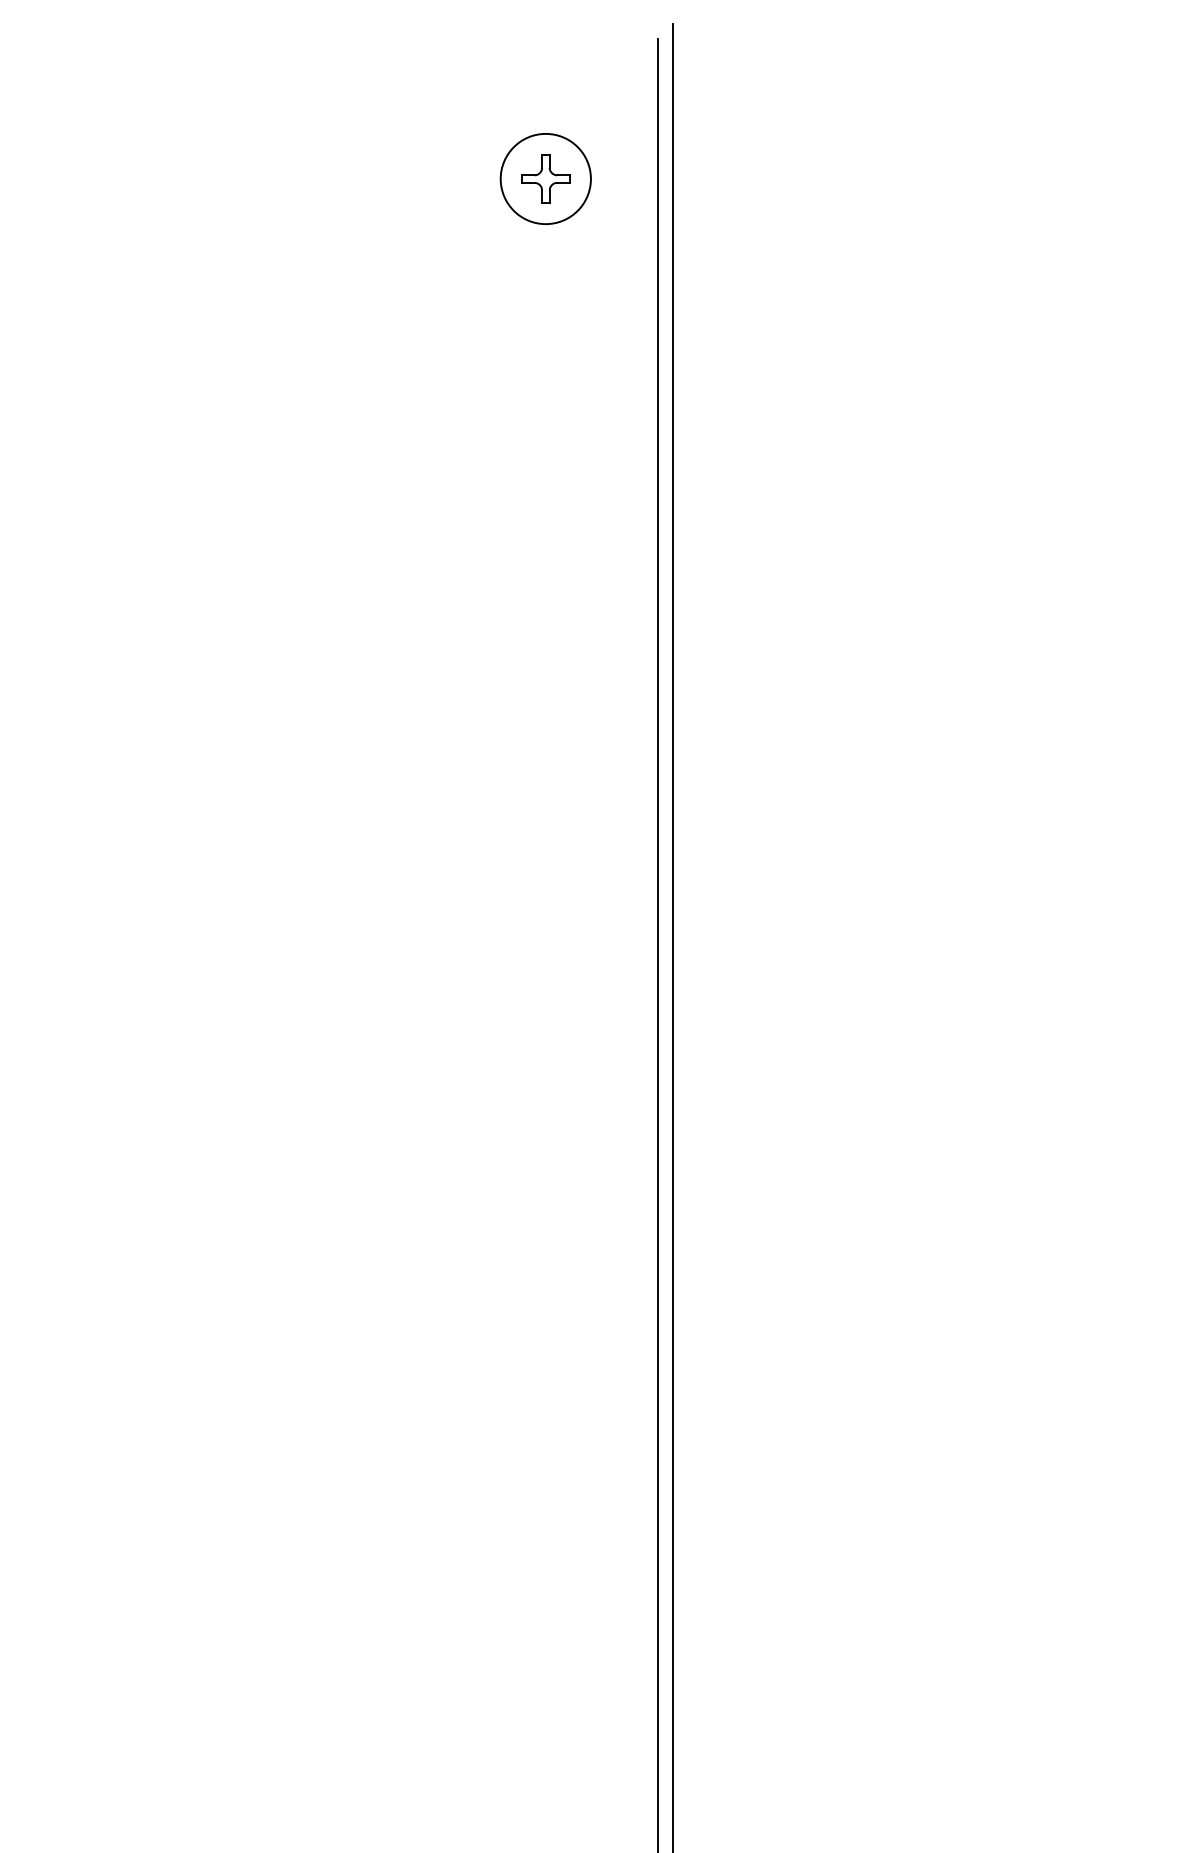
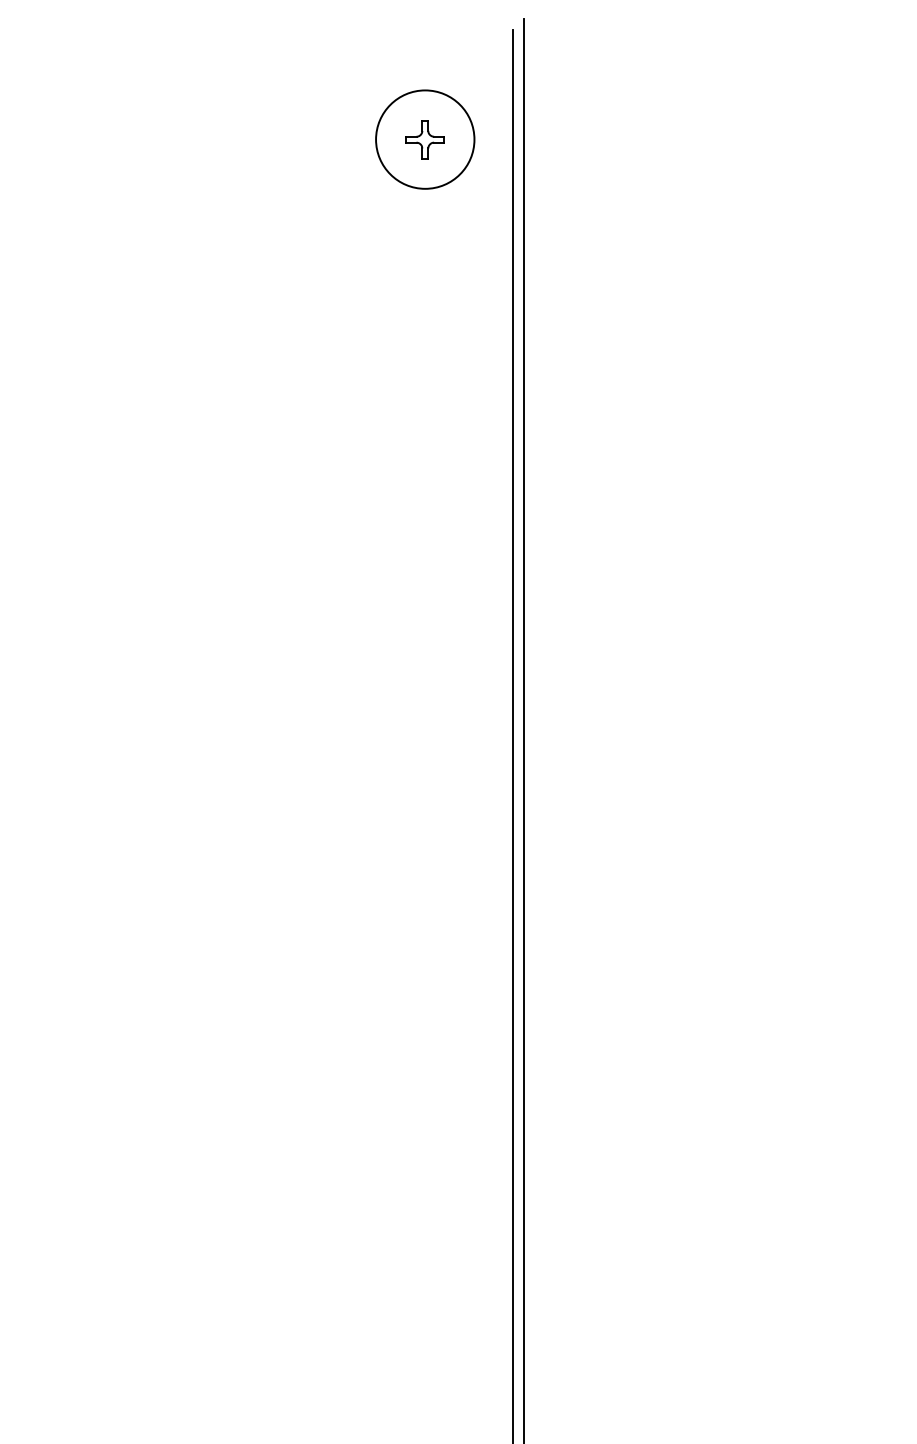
circle: (545, 178) -> (424, 139), size x1.4

